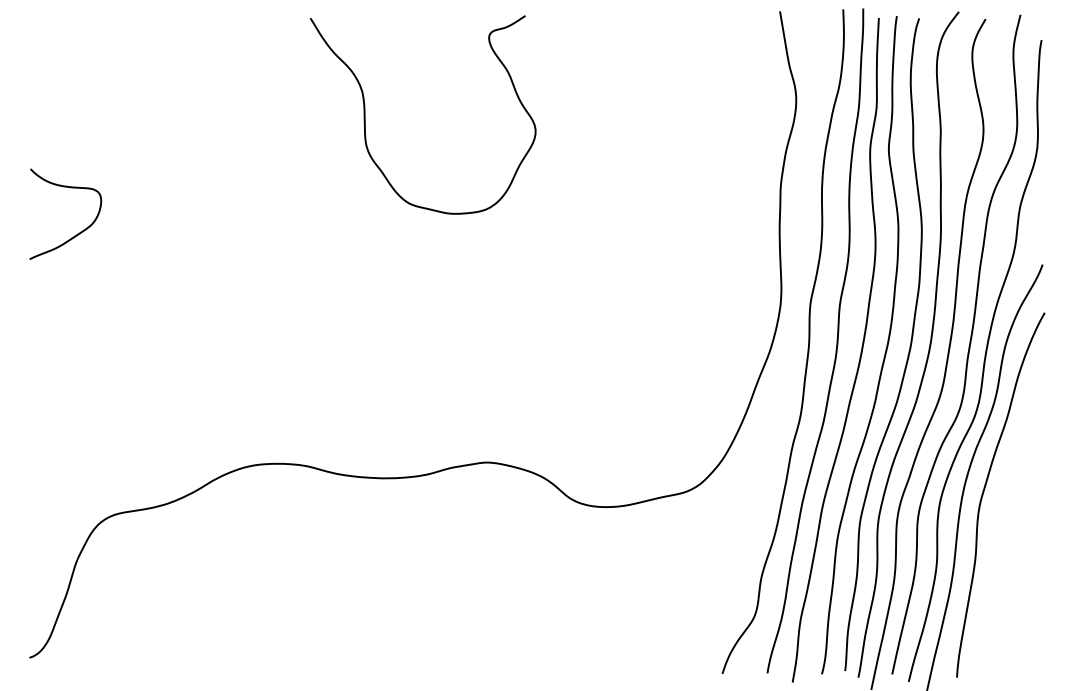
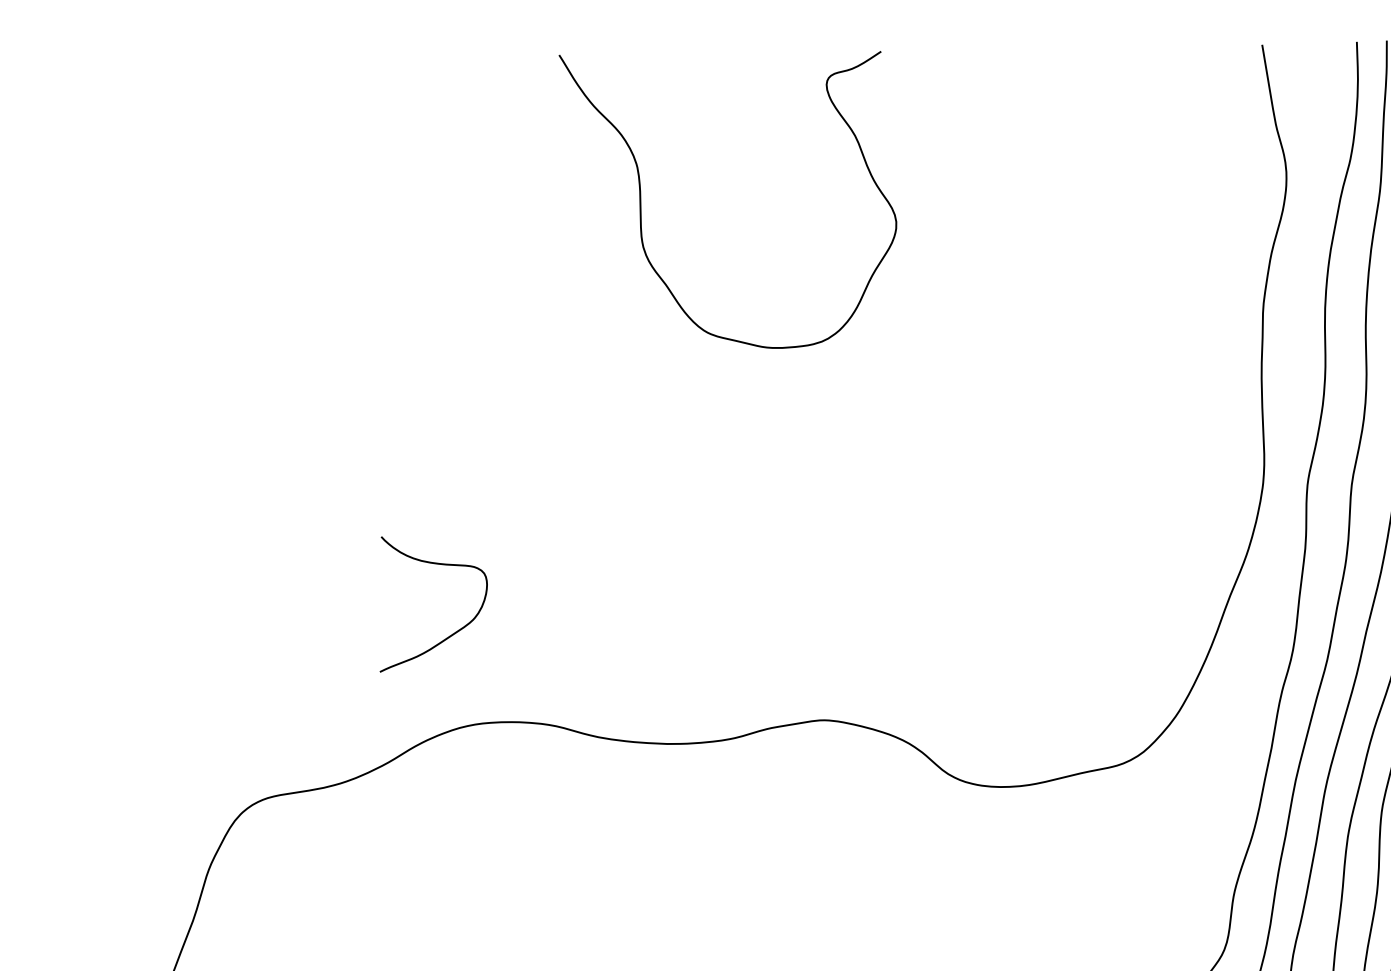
curve: (77, 233) -> (451, 633), moved

